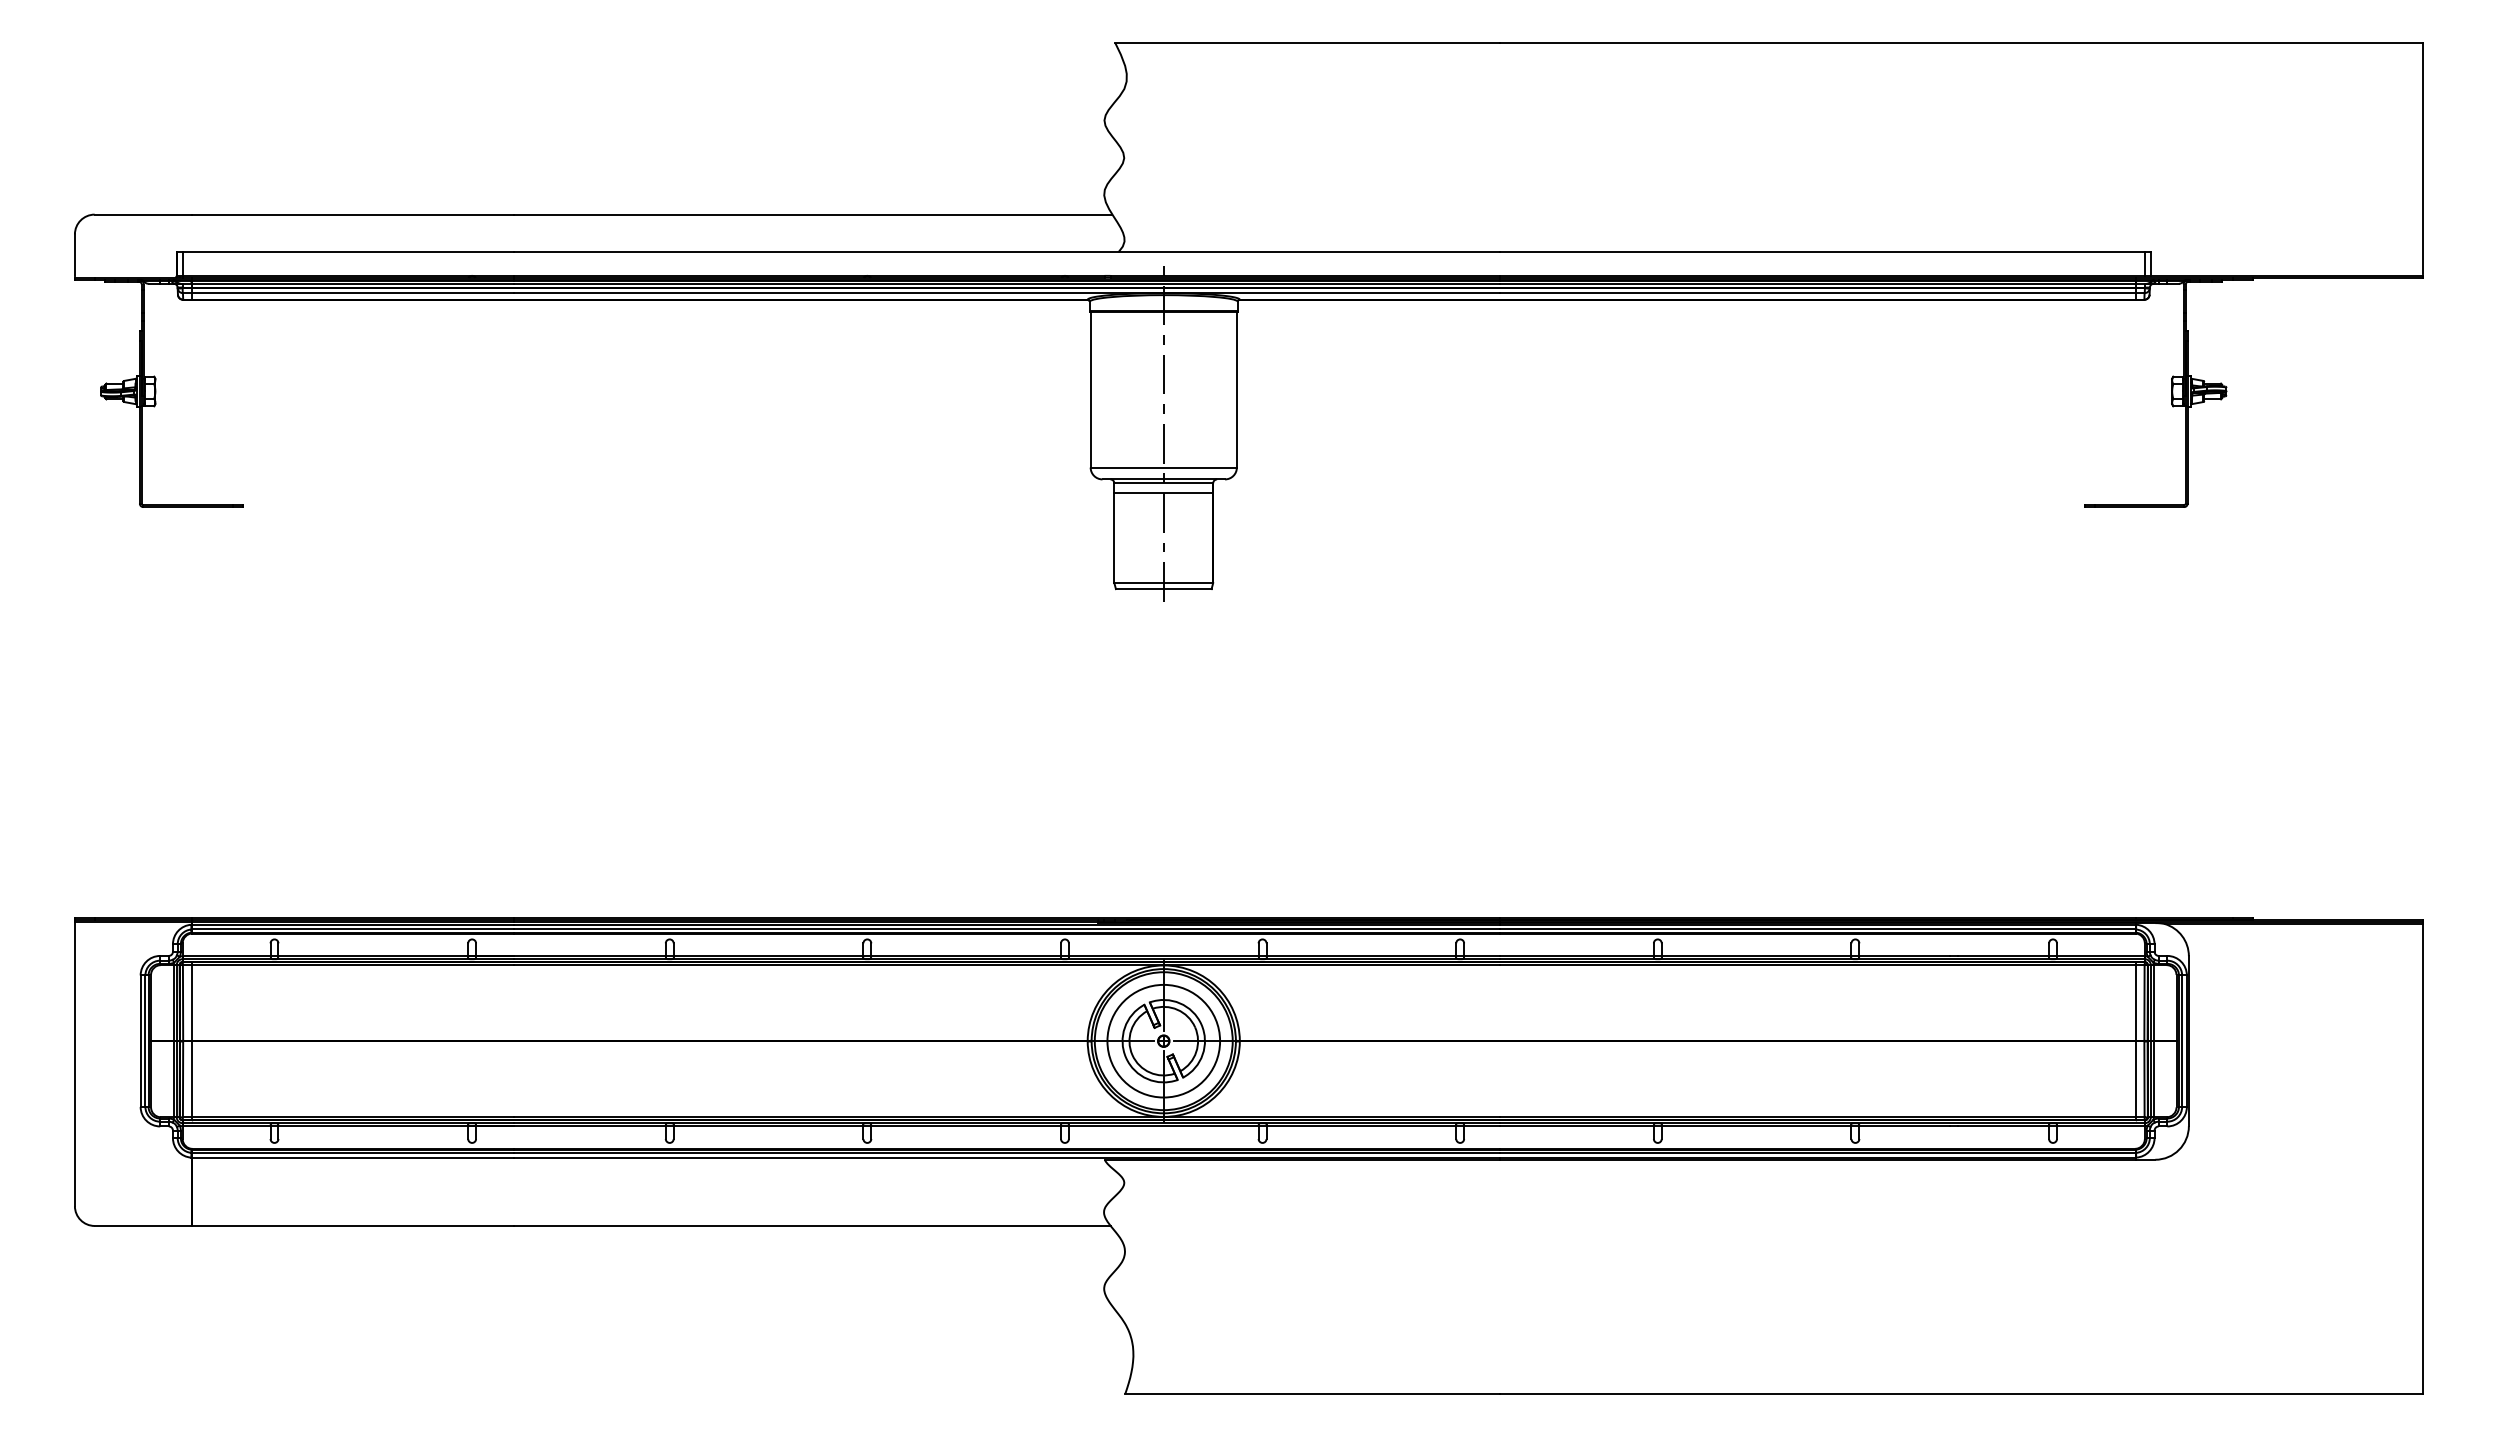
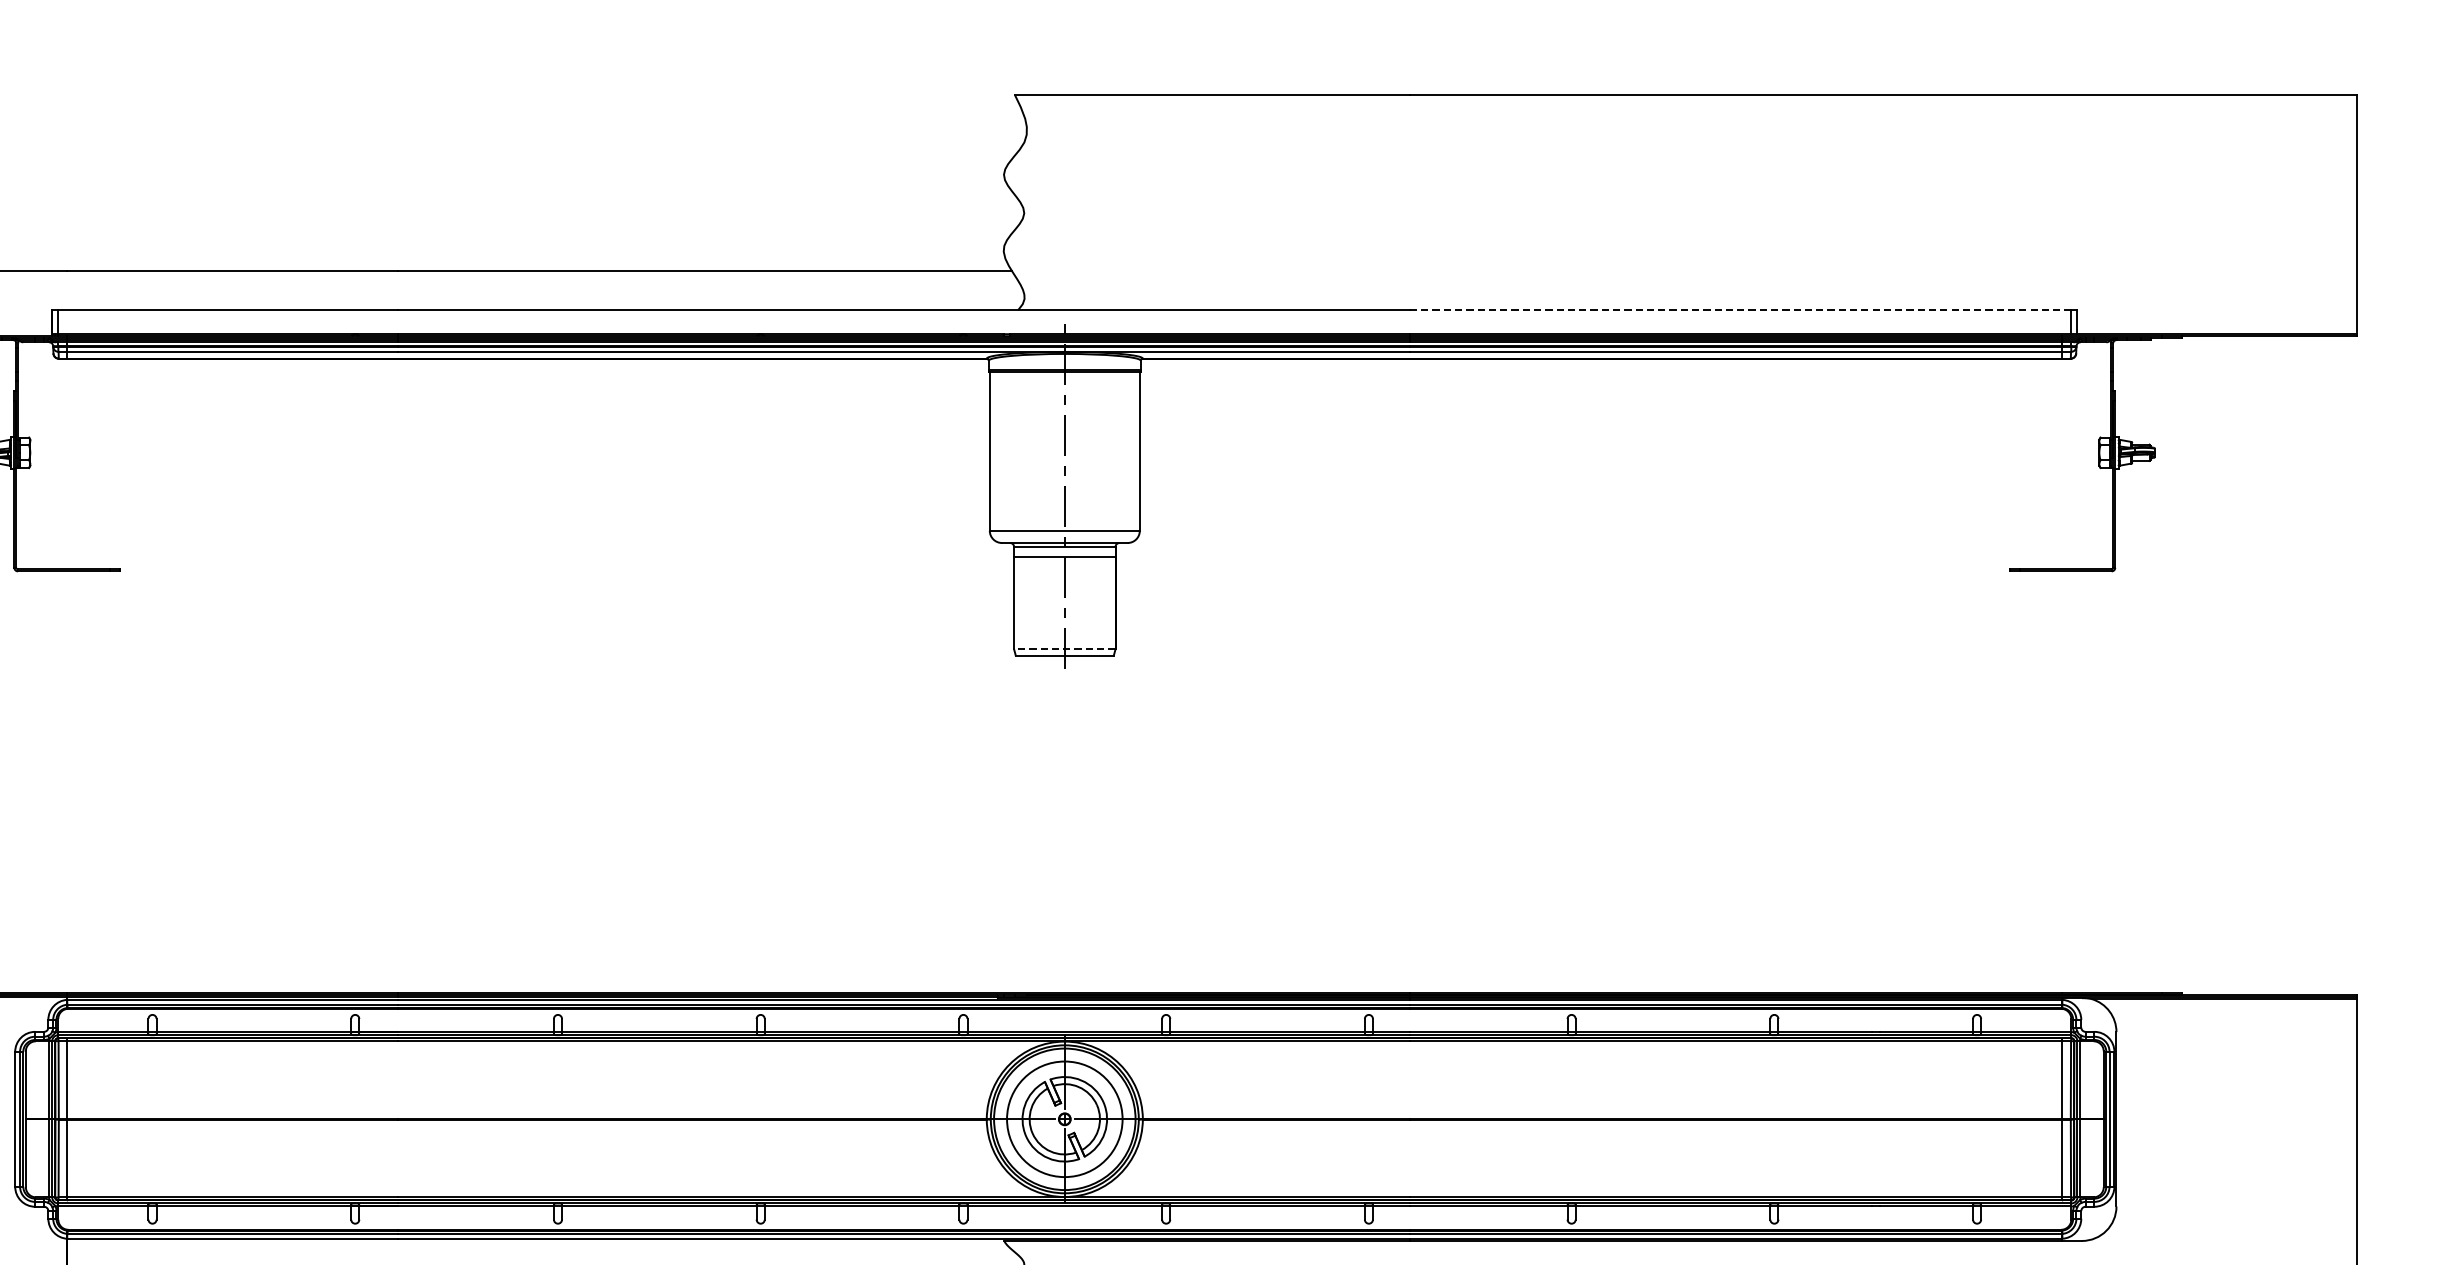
line: (1823, 252) -> (1741, 310), solid -> dashed
line: (1163, 583) -> (1064, 649), solid -> dashed

